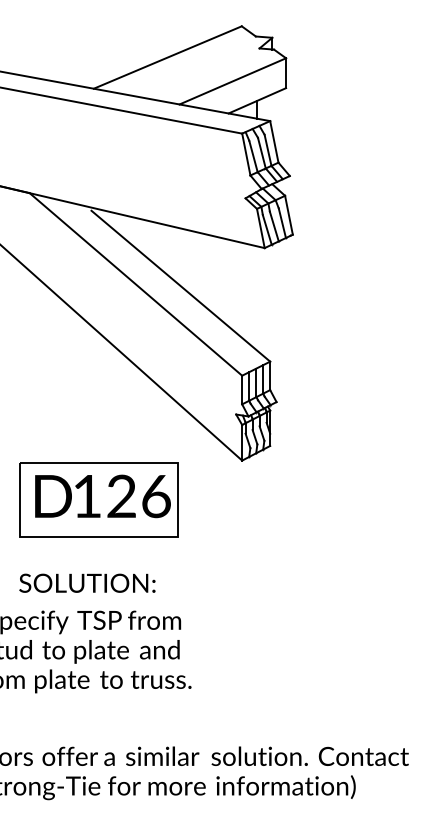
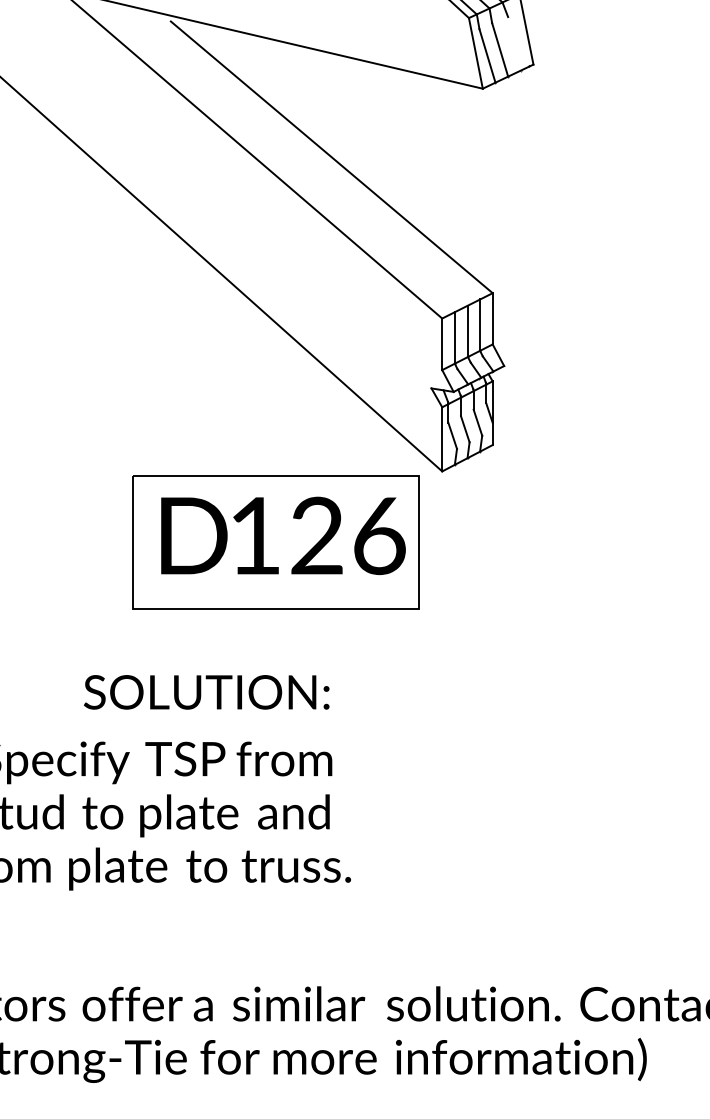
line: (281, 223) -> (513, 44), removed
part: (98, 499) -> (275, 541), moved
text: (87, 582) -> (206, 690), moved

